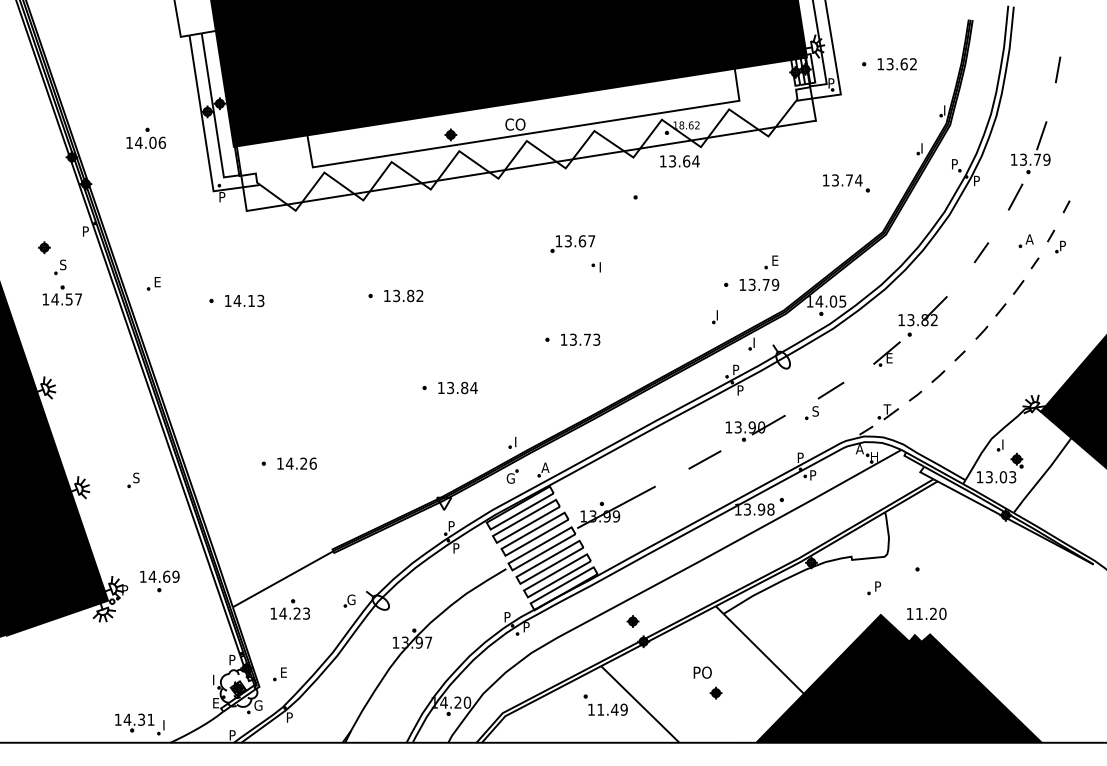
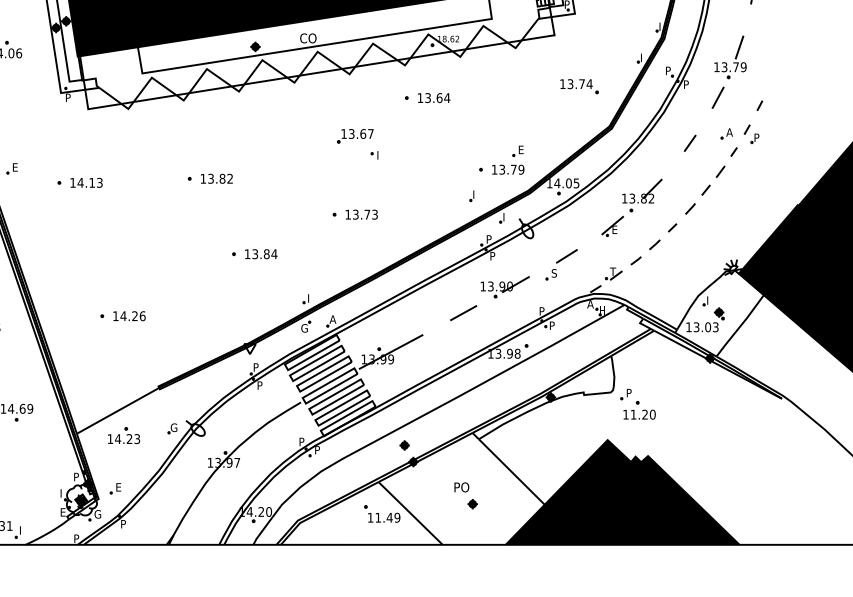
text: (679, 161) -> (433, 98), moved
part: (874, 588) -> (626, 394), moved
text: (926, 613) -> (639, 414), moved

